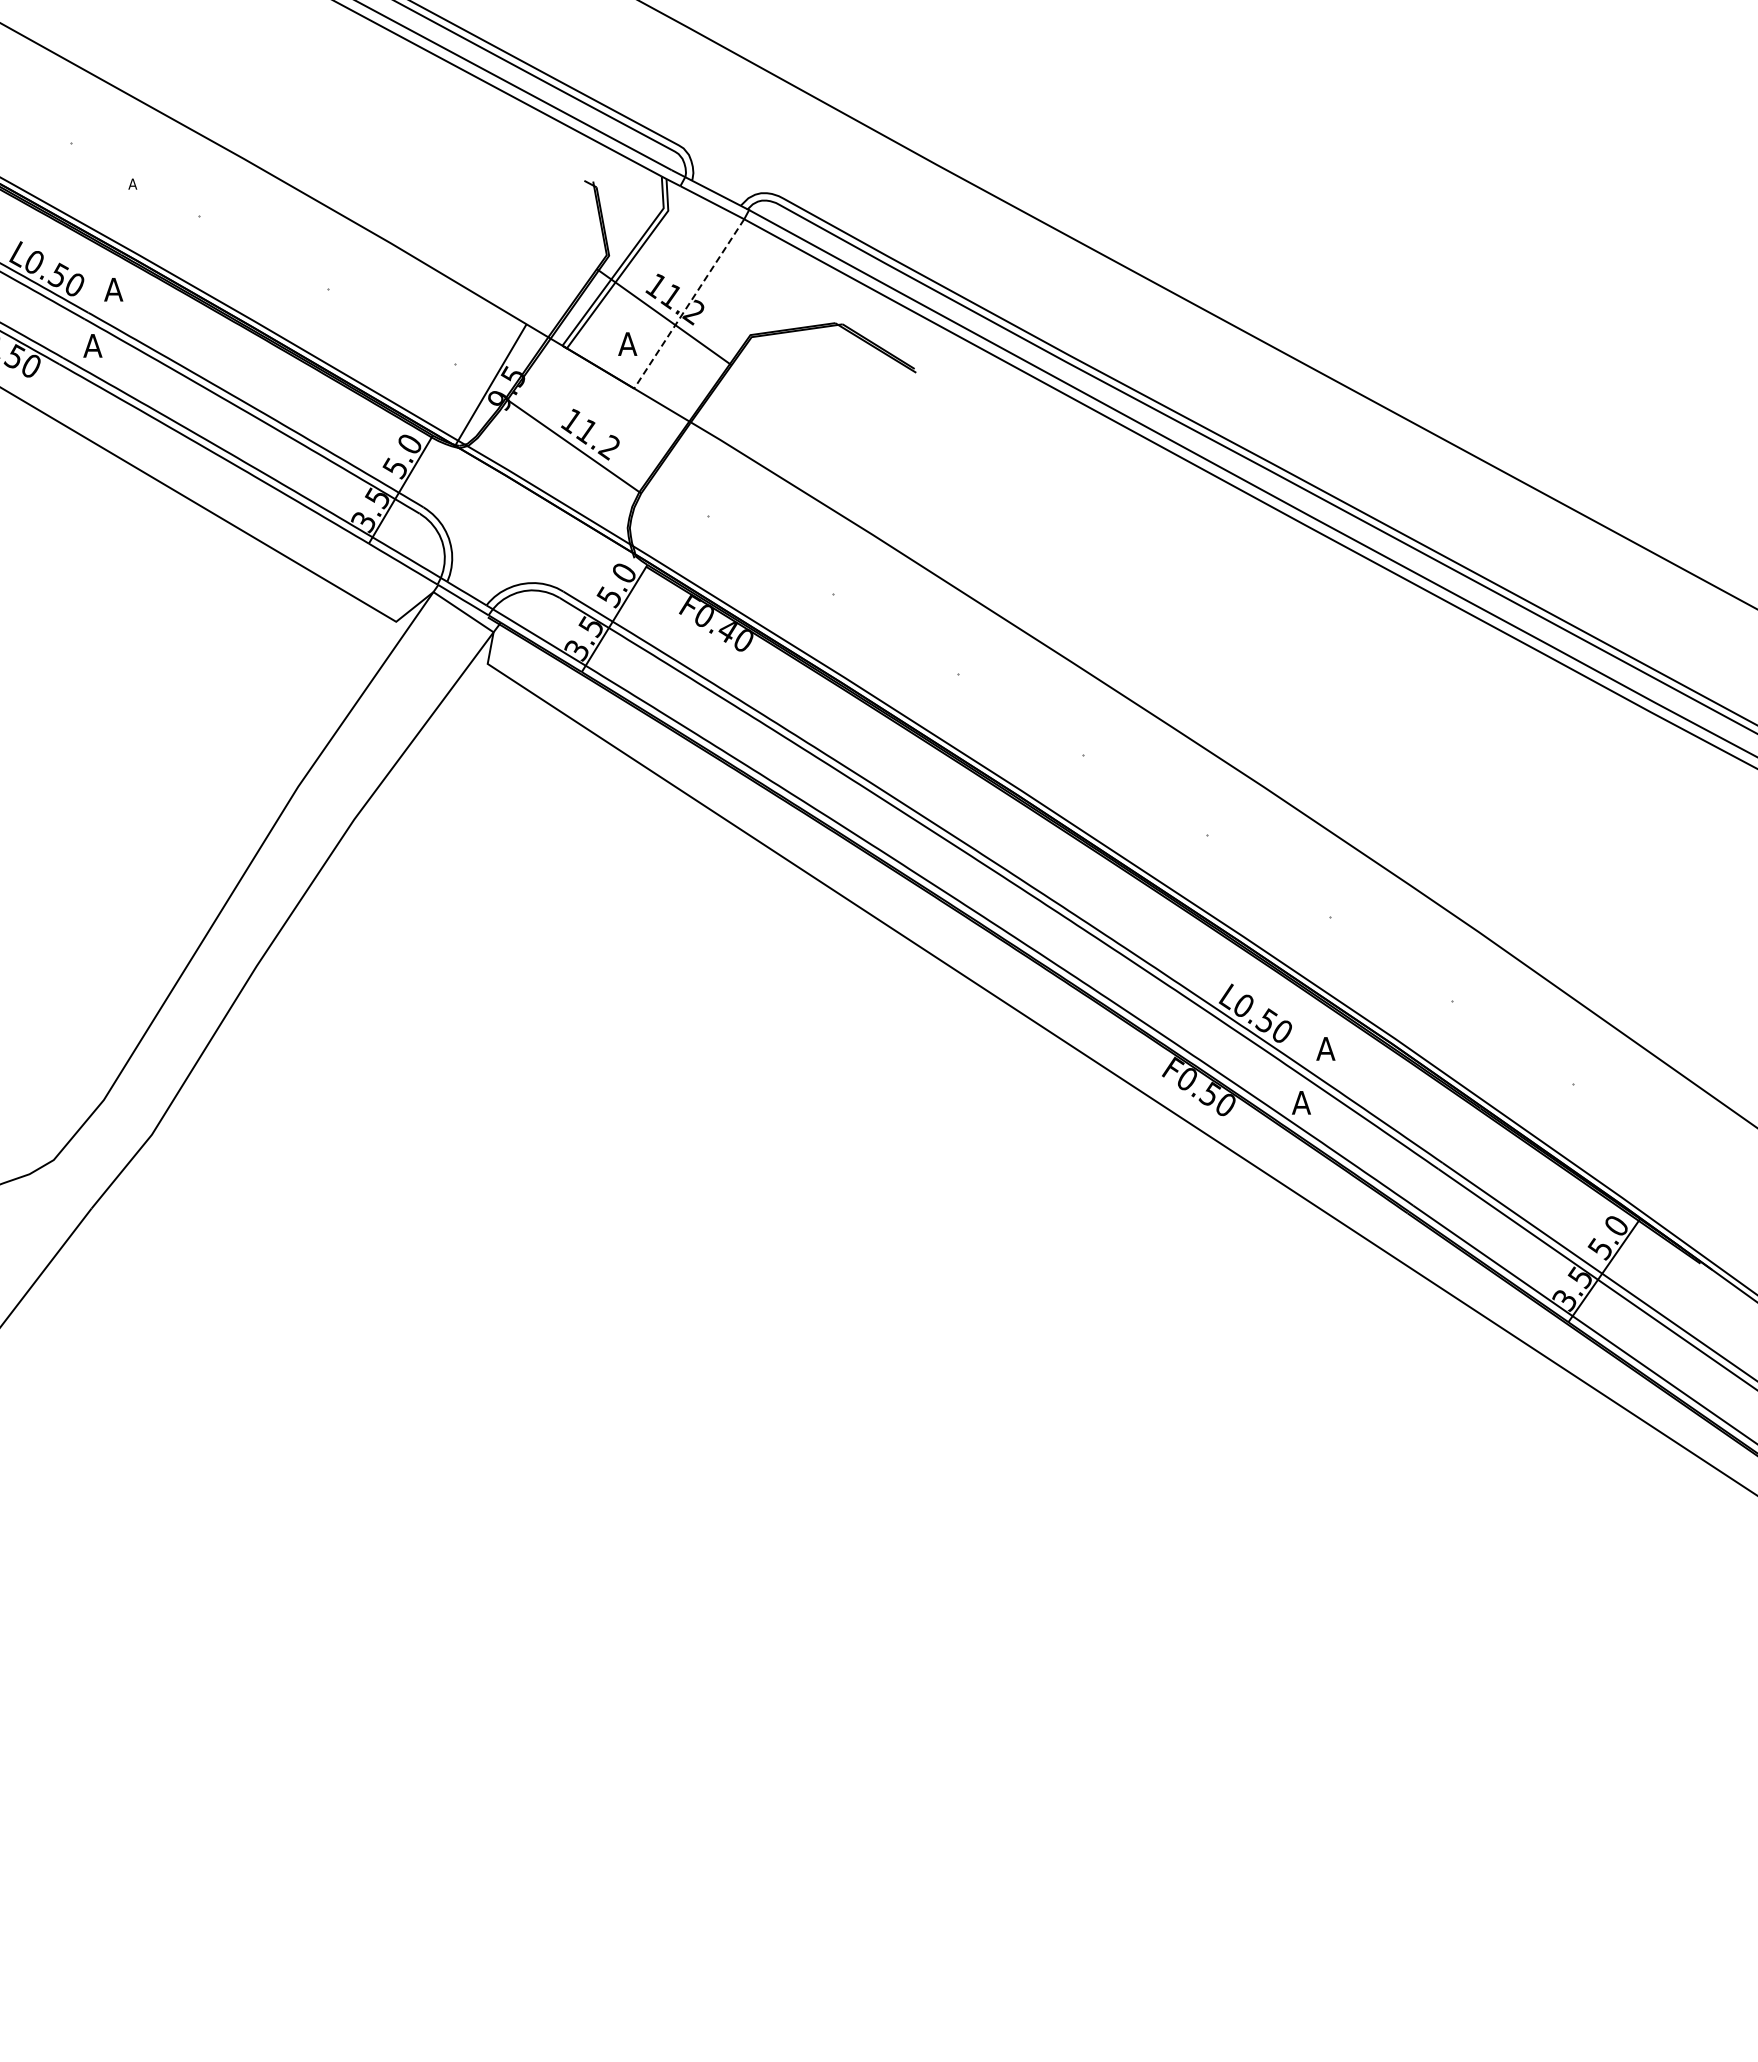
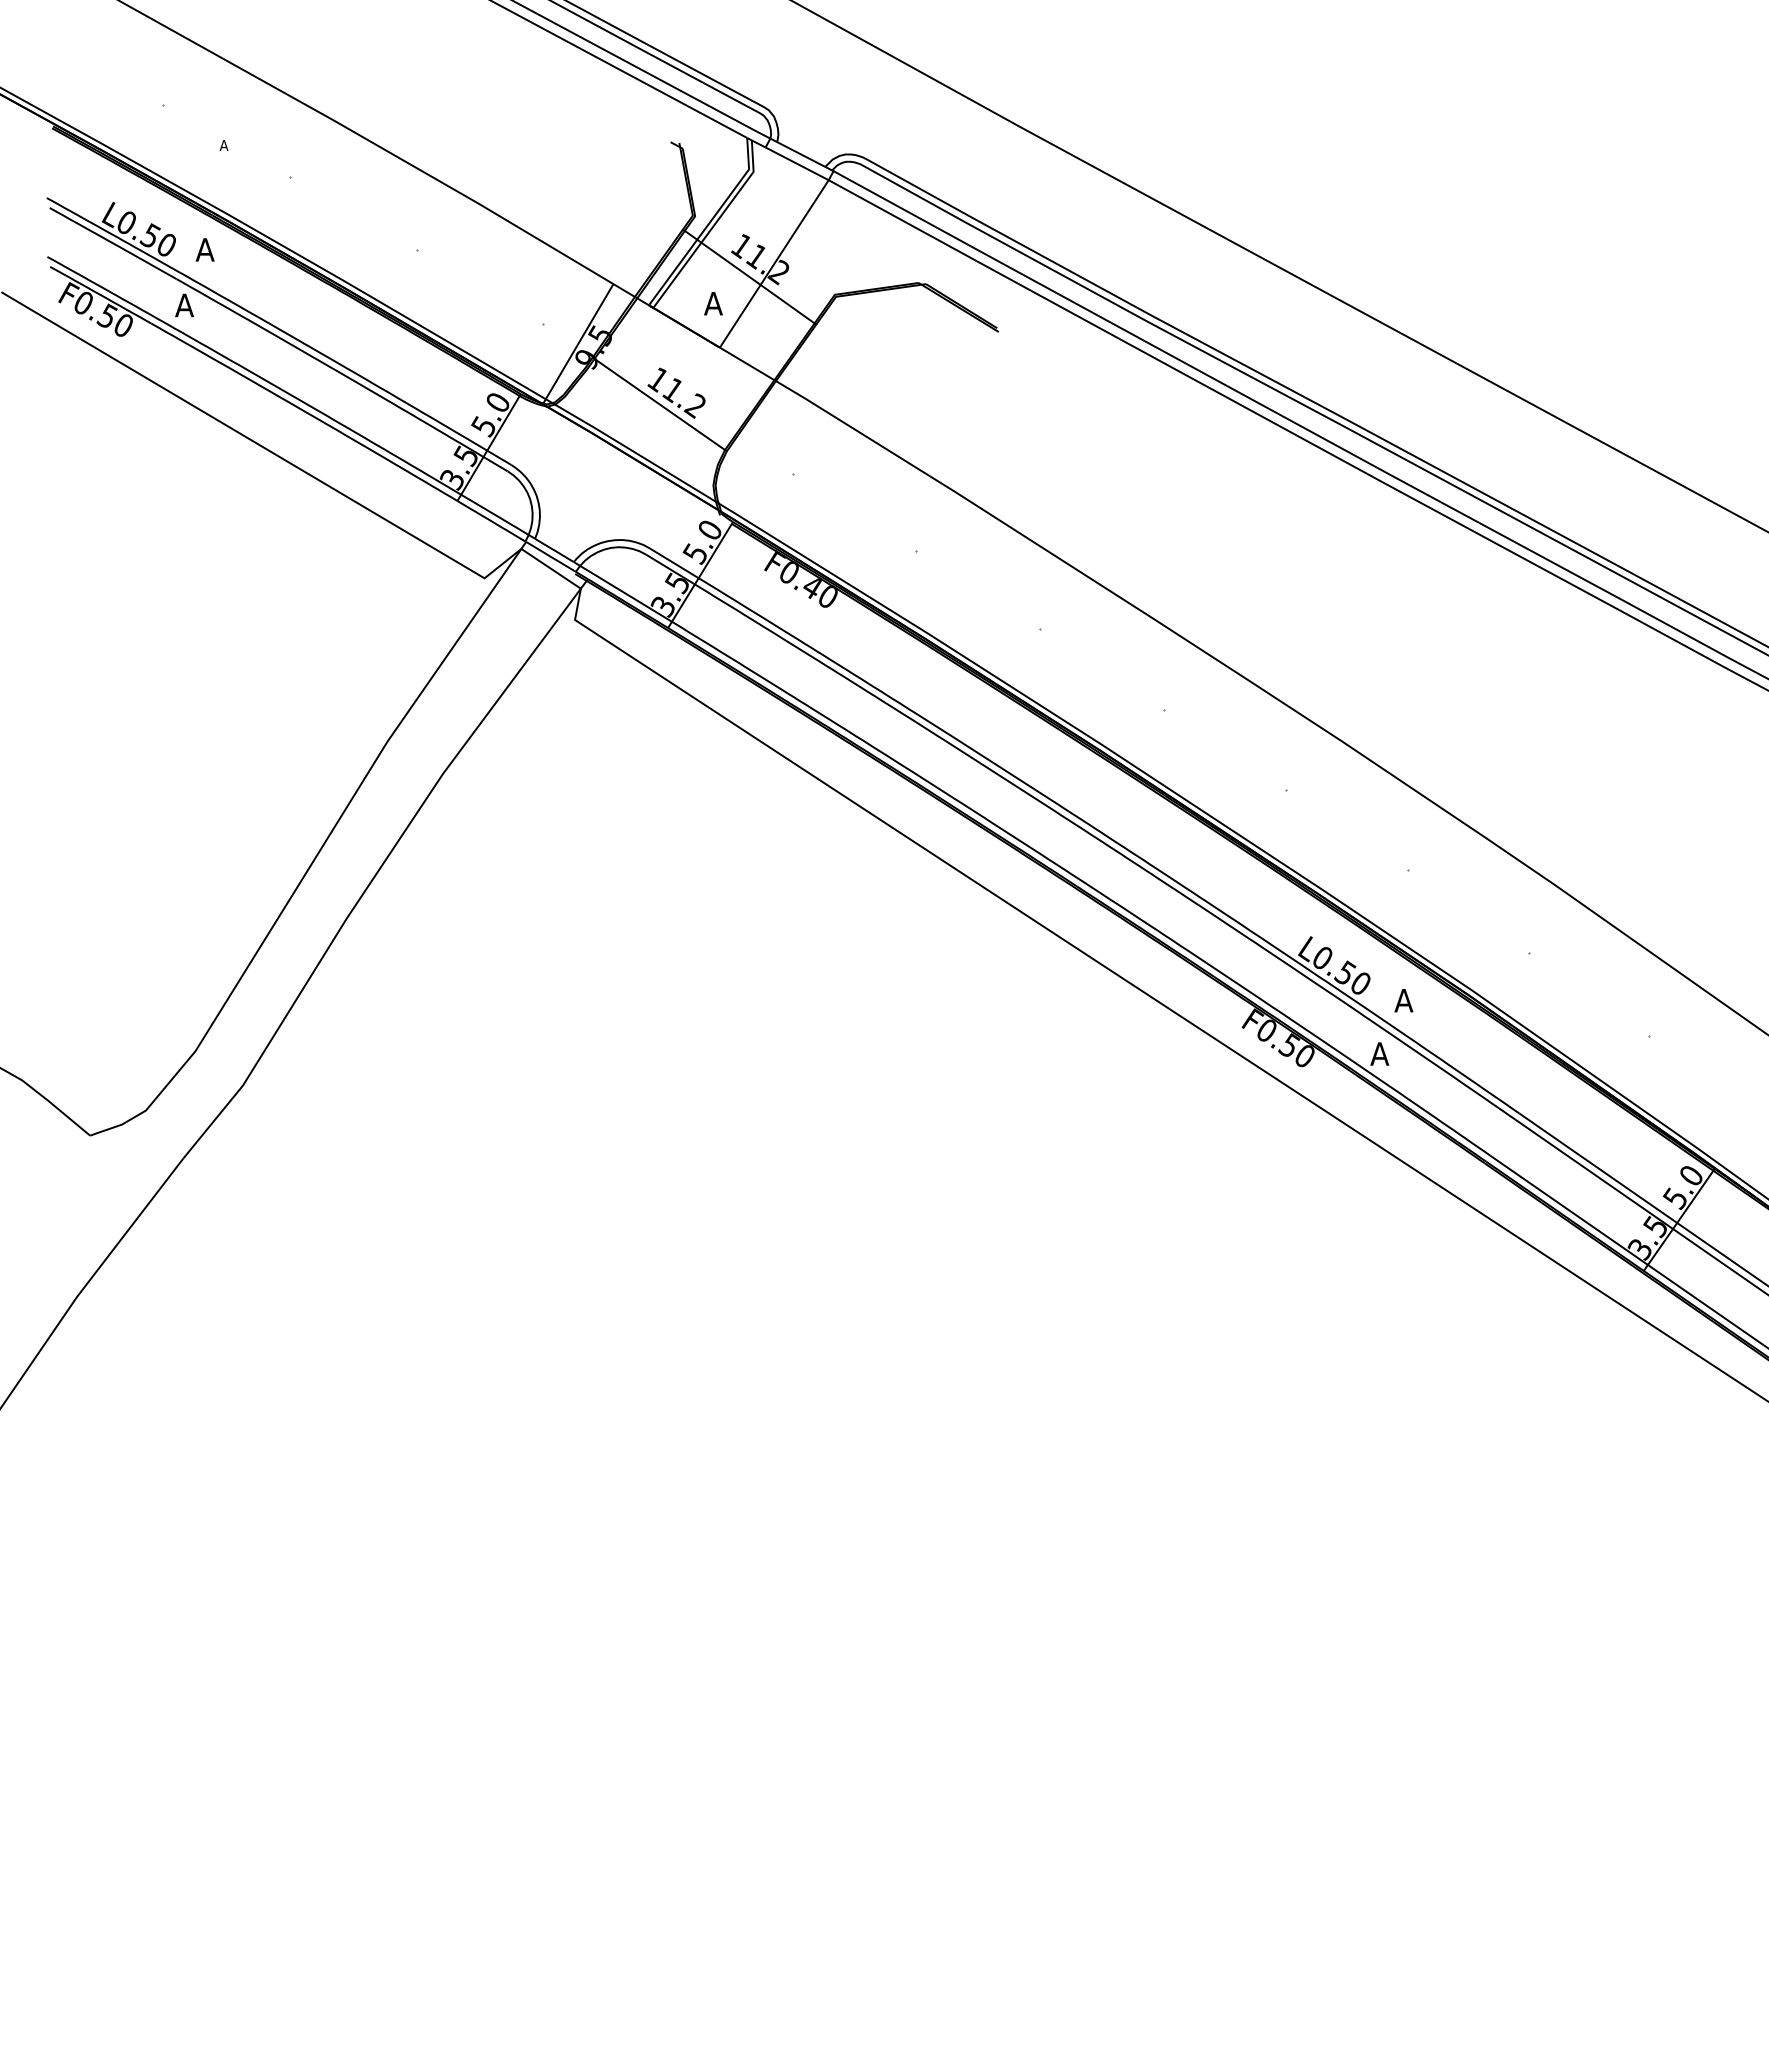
line: (689, 303) -> (774, 263), dashed -> solid

